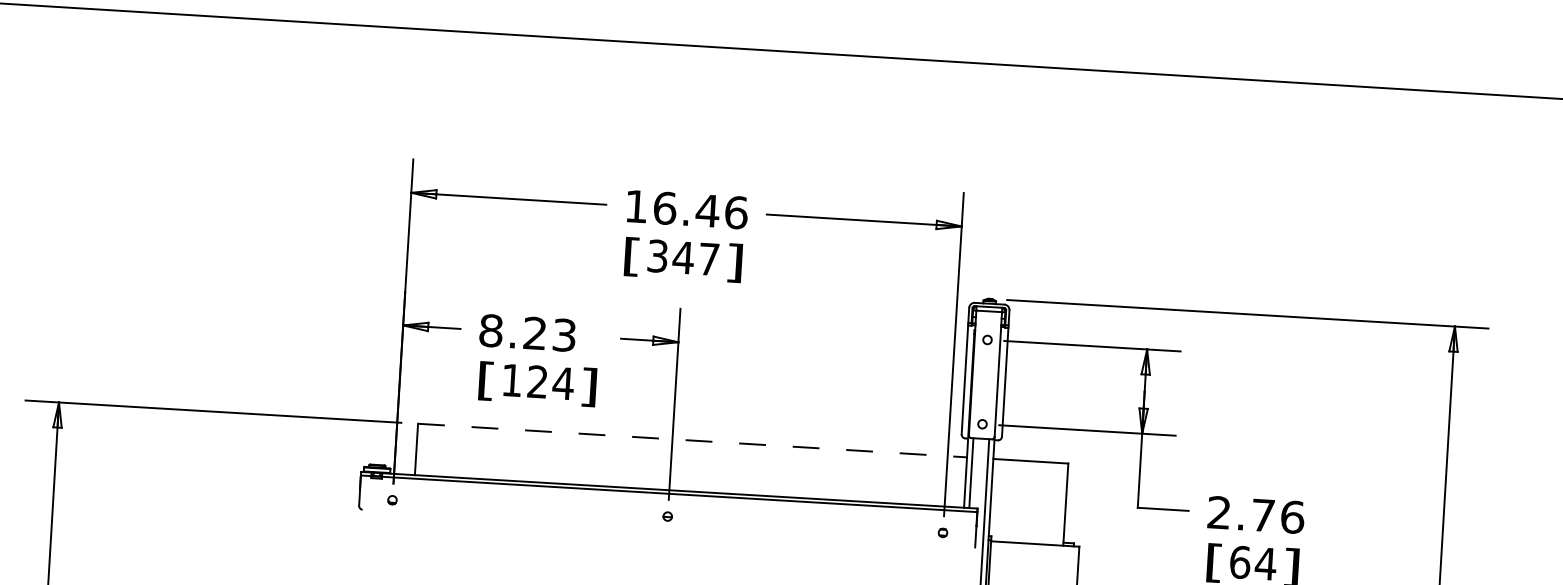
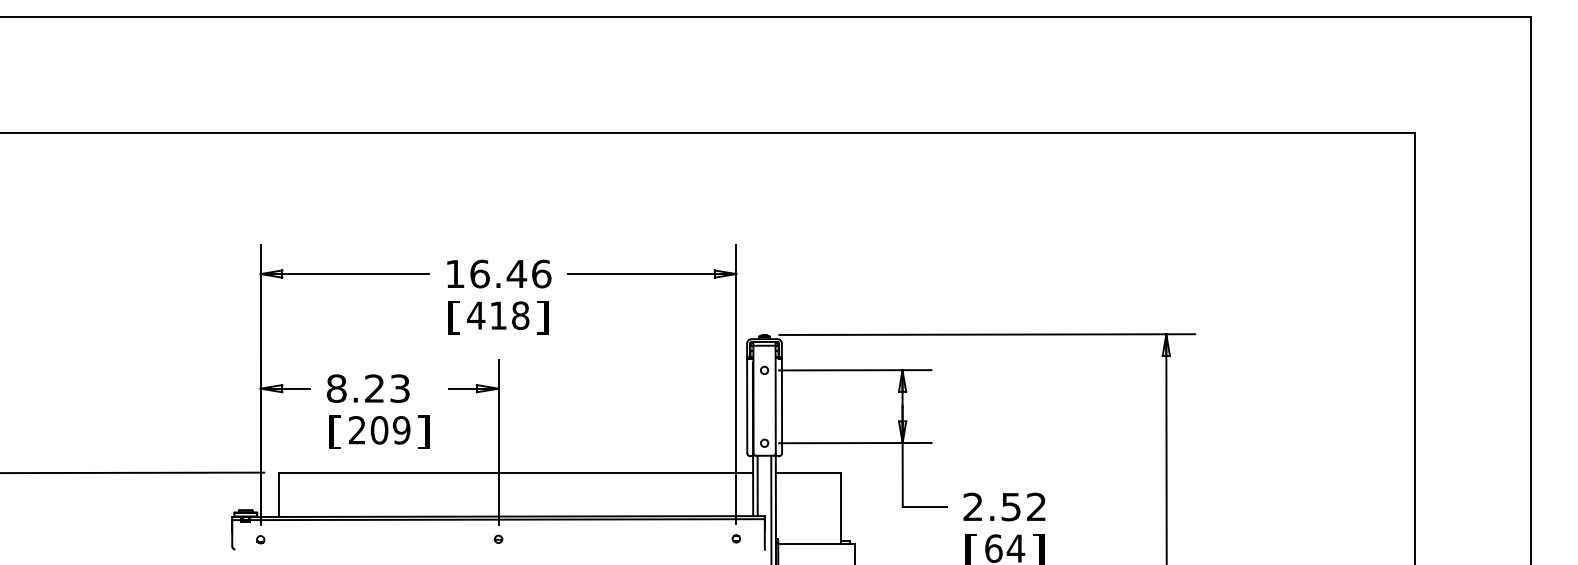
text: (683, 257) -> (498, 315), 347 -> 418
text: (537, 382) -> (379, 430), 124 -> 209
line: (693, 440) -> (516, 472), dashed -> solid
text: (1277, 515) -> (1023, 506), 2.76 -> 2.52

